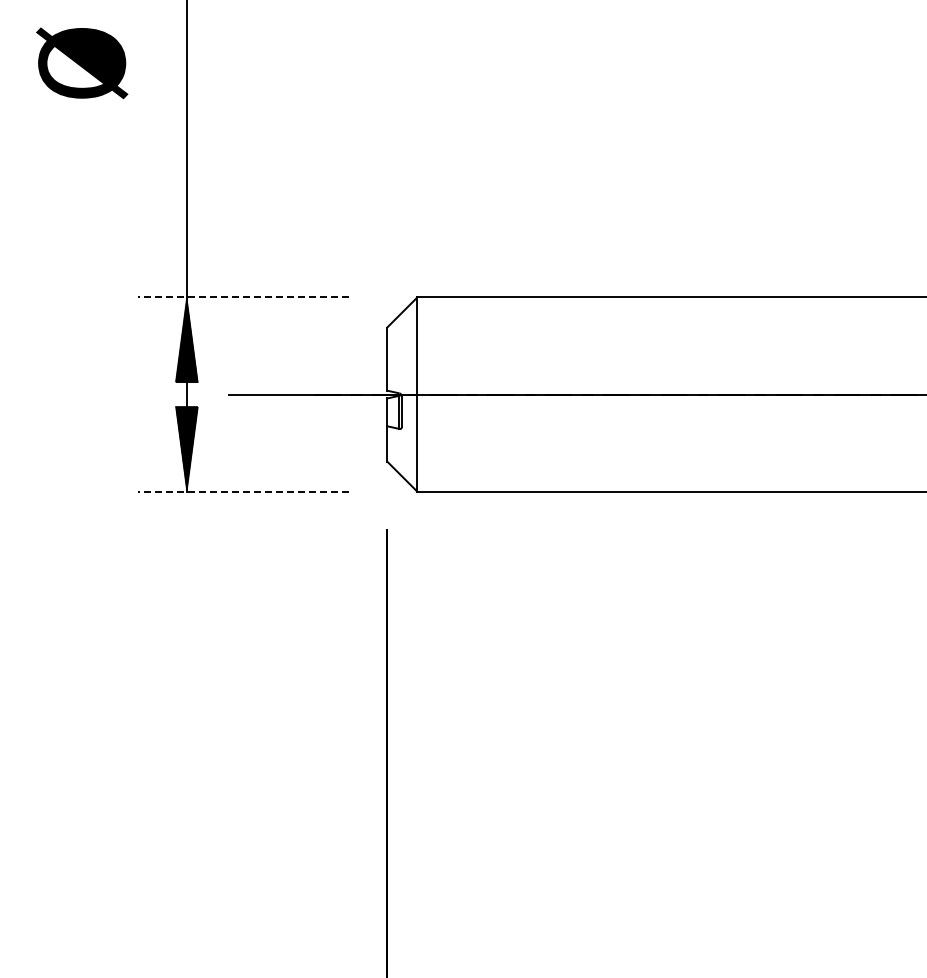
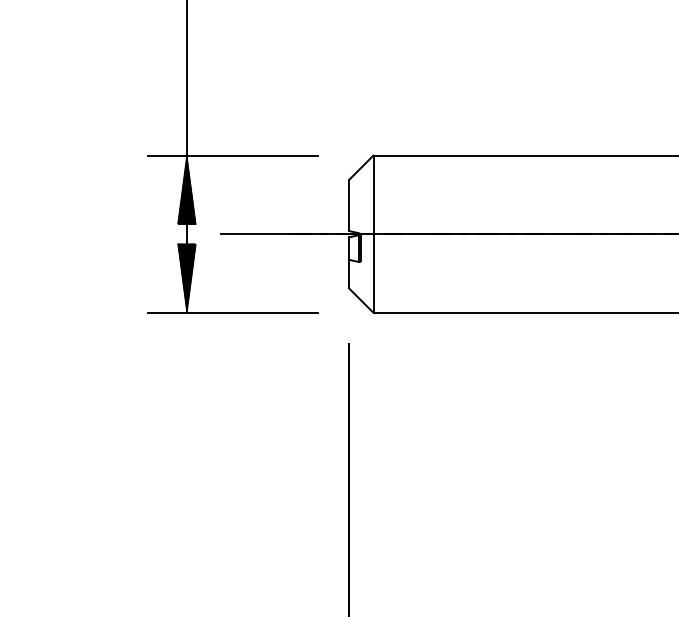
line: (243, 297) -> (232, 155), dashed -> solid
line: (243, 491) -> (232, 312), dashed -> solid

